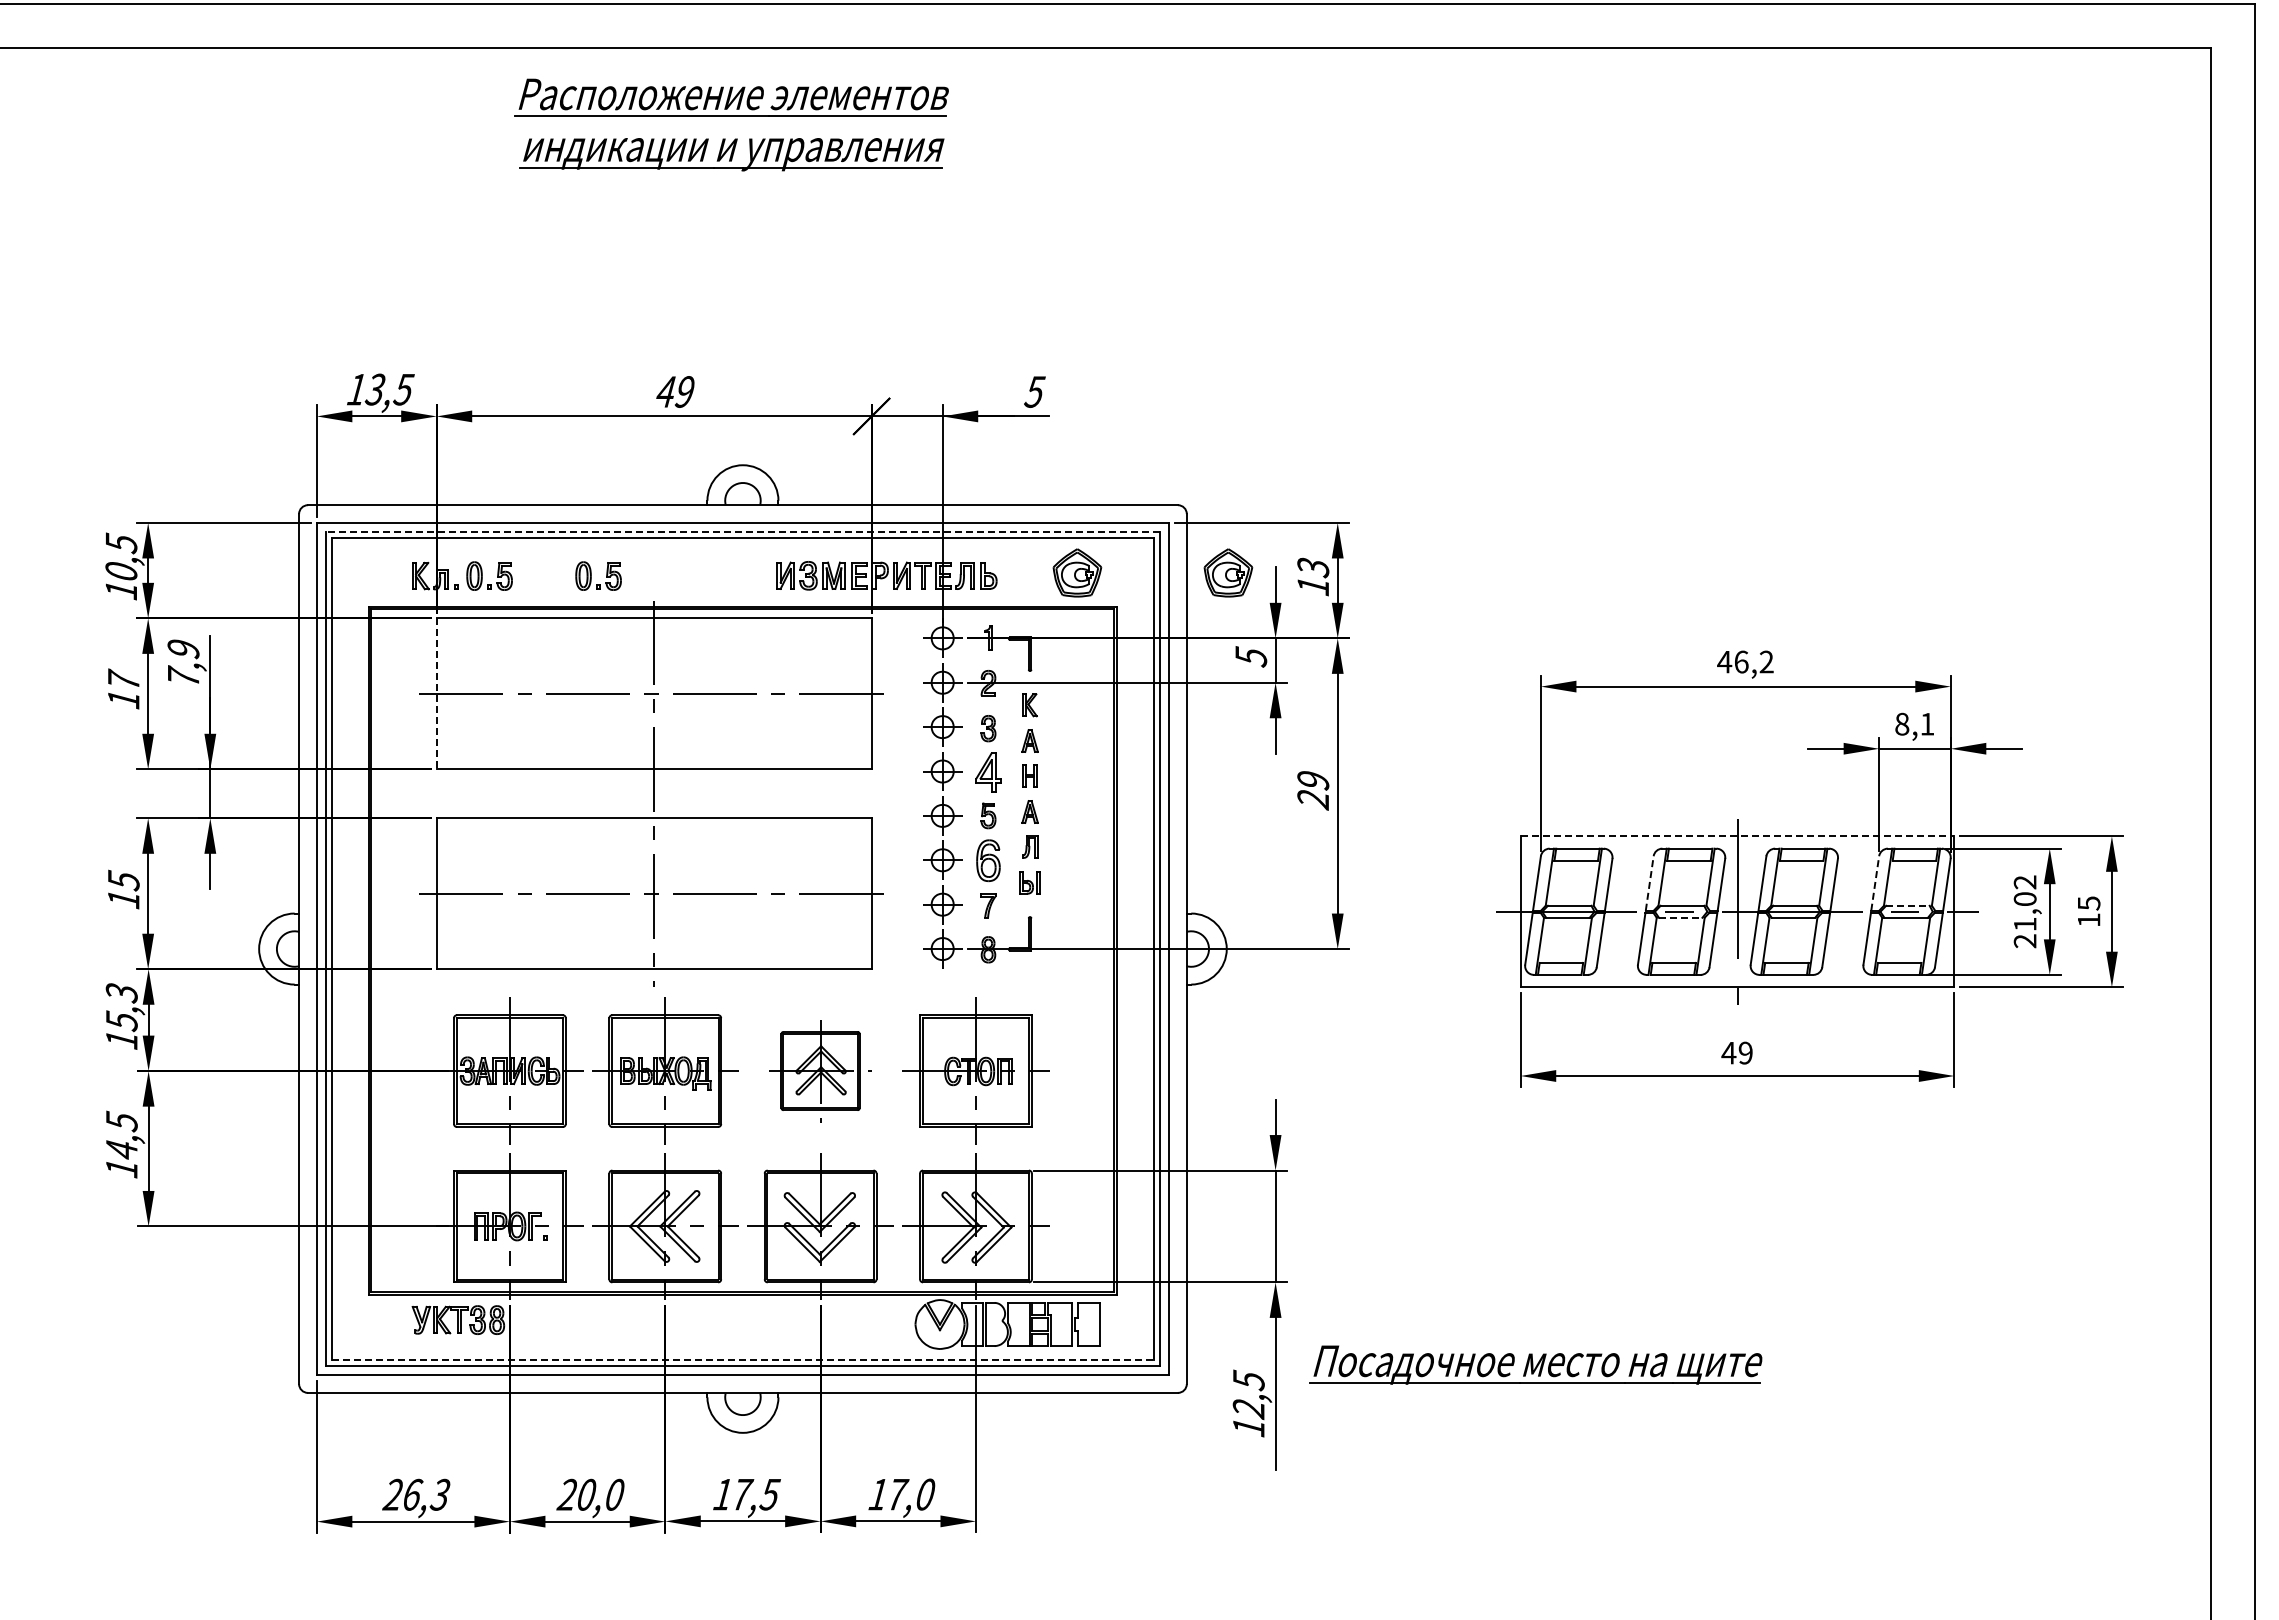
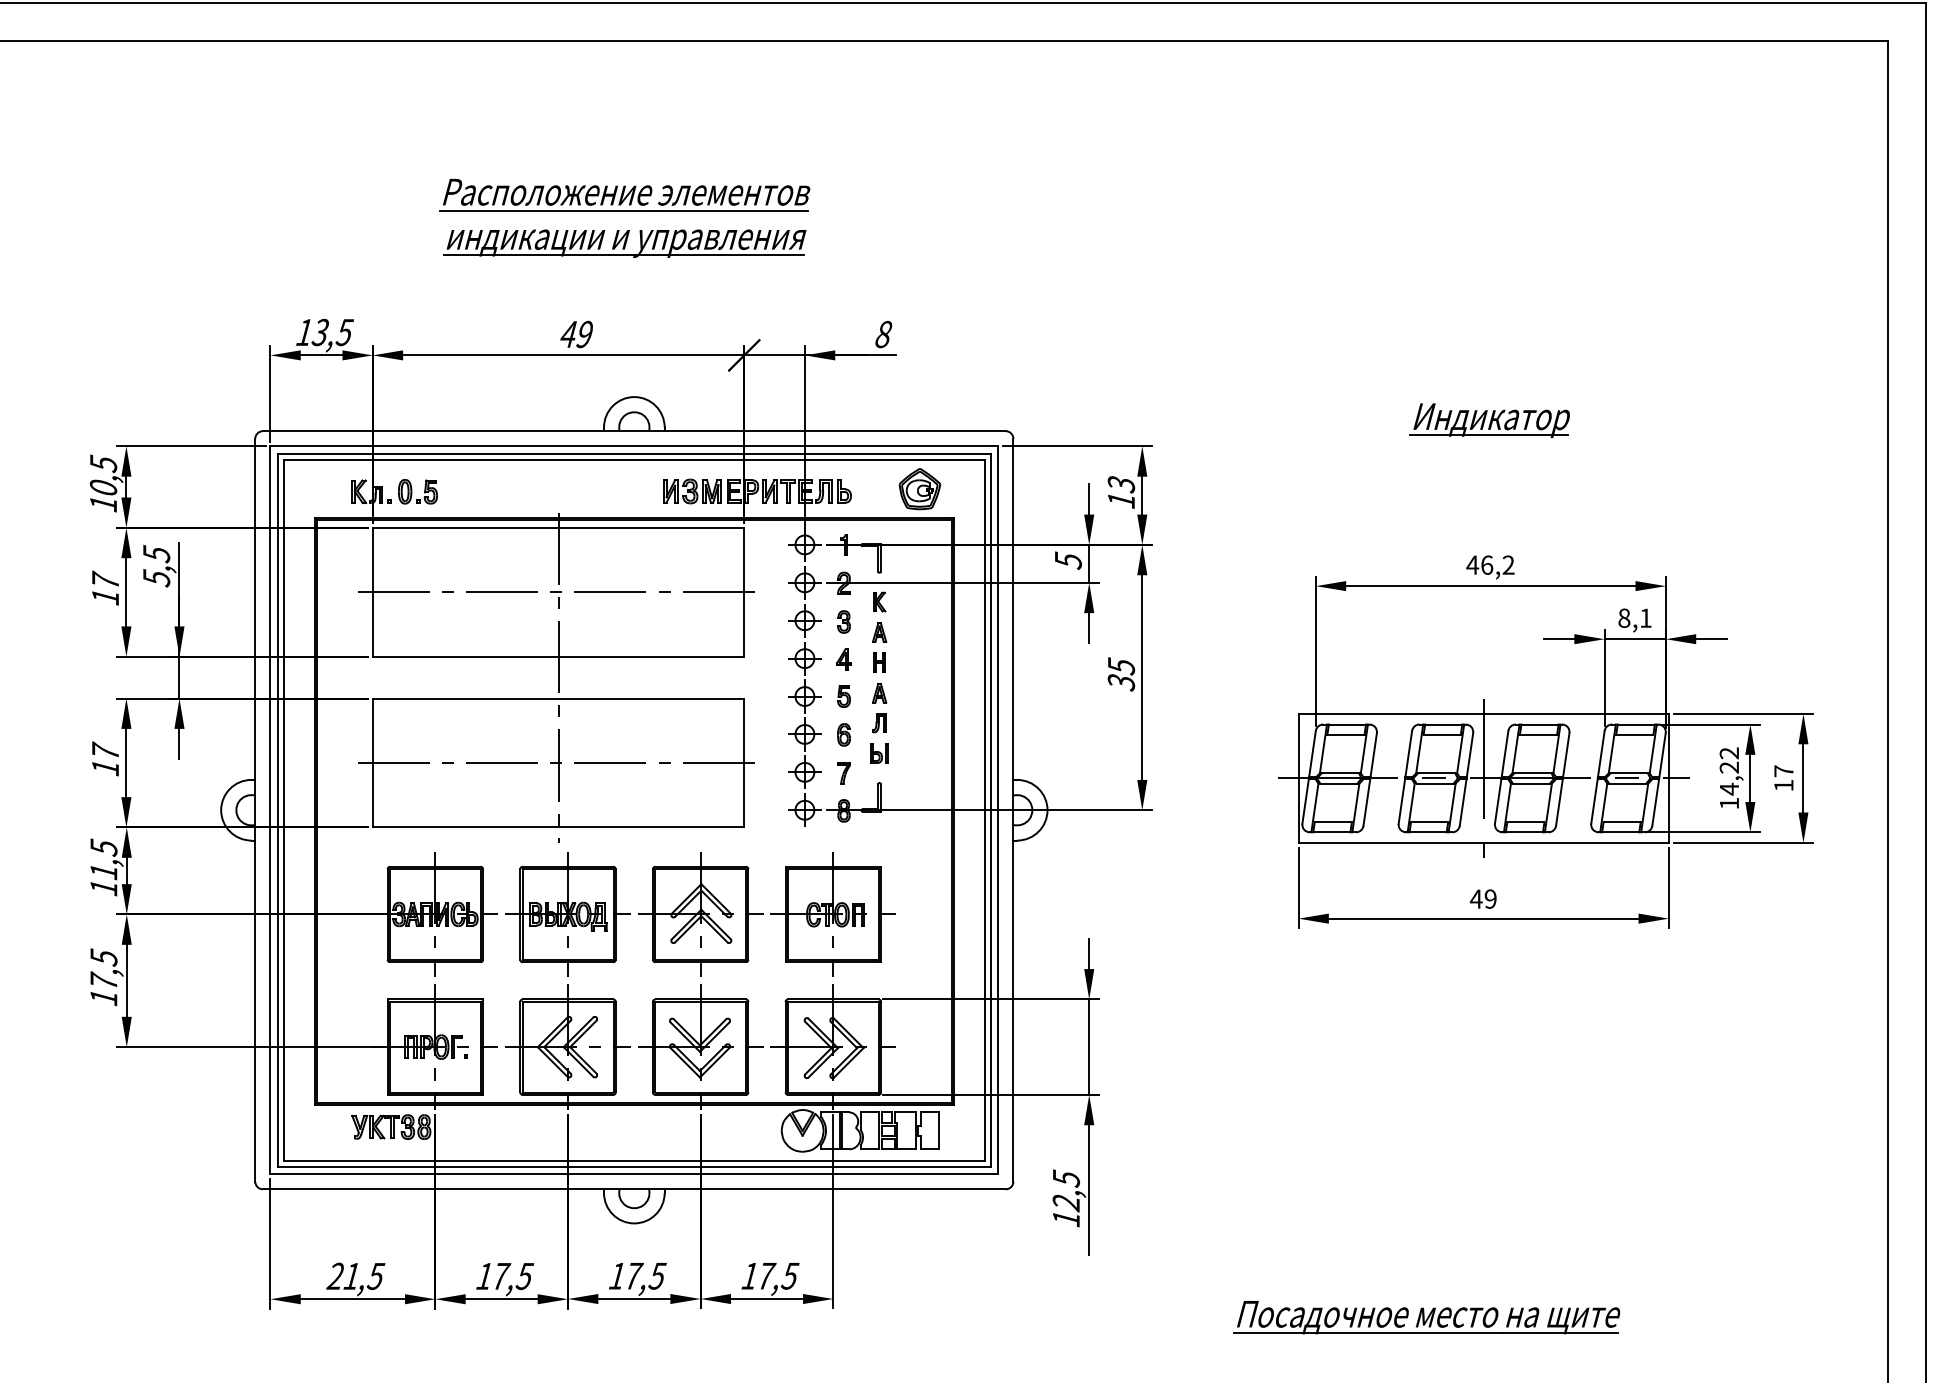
part: (731, 116) -> (624, 211), moved
text: (1034, 391) -> (883, 334), 5 -> 8
part: (1744, 492) -> (1489, 420), added
line: (742, 531) -> (633, 453), dashed -> solid
part: (1228, 572) -> (1049, 488), removed
part: (591, 575) -> (505, 491), removed
text: (183, 663) -> (156, 566), 7,9 -> 5,5
line: (436, 694) -> (372, 592), dashed -> solid
part: (987, 772) -> (843, 659), size x0.62
text: (1313, 789) -> (1121, 673), 29 -> 35
line: (1737, 836) -> (1483, 714), dashed -> solid
part: (988, 860) -> (844, 734), size x0.62
text: (123, 879) -> (105, 750), 15 -> 17
line: (1649, 882) -> (1408, 753), dashed -> solid
line: (1875, 882) -> (1601, 753), dashed -> solid
text: (2089, 903) -> (1784, 771), 15 -> 17
line: (1907, 905) -> (1628, 773), dashed -> solid
line: (1680, 917) -> (1435, 783), dashed -> solid
text: (2024, 920) -> (1728, 785), 21,02 -> 14,22
text: (121, 1007) -> (103, 860), 15,3 -> 11,5
part: (820, 1070) -> (700, 913), size x1.43
text: (121, 1148) -> (103, 980), 14,5 -> 17,5
line: (742, 1359) -> (633, 1160), dashed -> solid
part: (1535, 1364) -> (1426, 1317), moved
text: (426, 1494) -> (364, 1276), 26,3 -> 21,5
text: (590, 1494) -> (504, 1276), 20,0 -> 17,5
text: (925, 1494) -> (790, 1276), 17,0 -> 17,5

